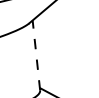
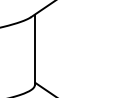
line: (35, 55) -> (34, 49), dashed -> solid

